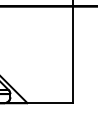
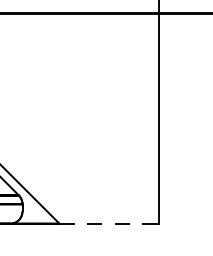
line: (50, 103) -> (109, 224), solid -> dashed

